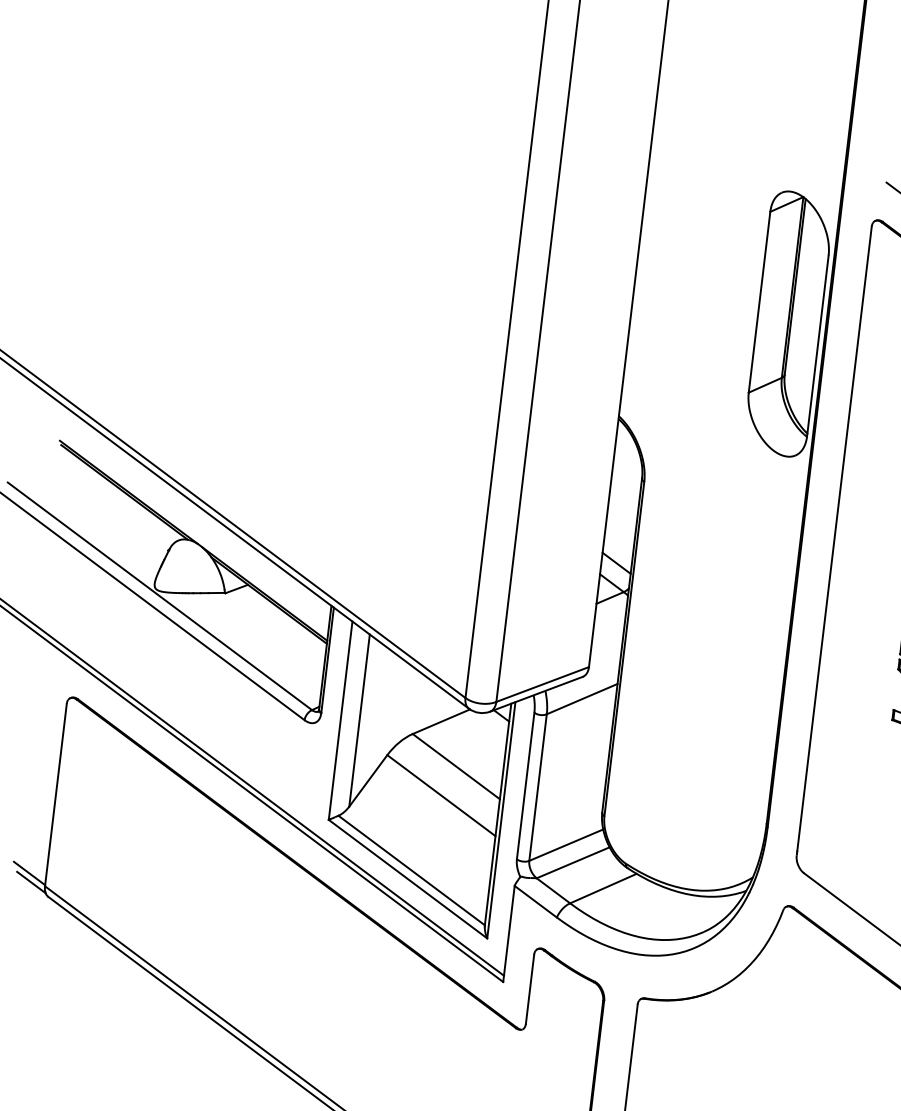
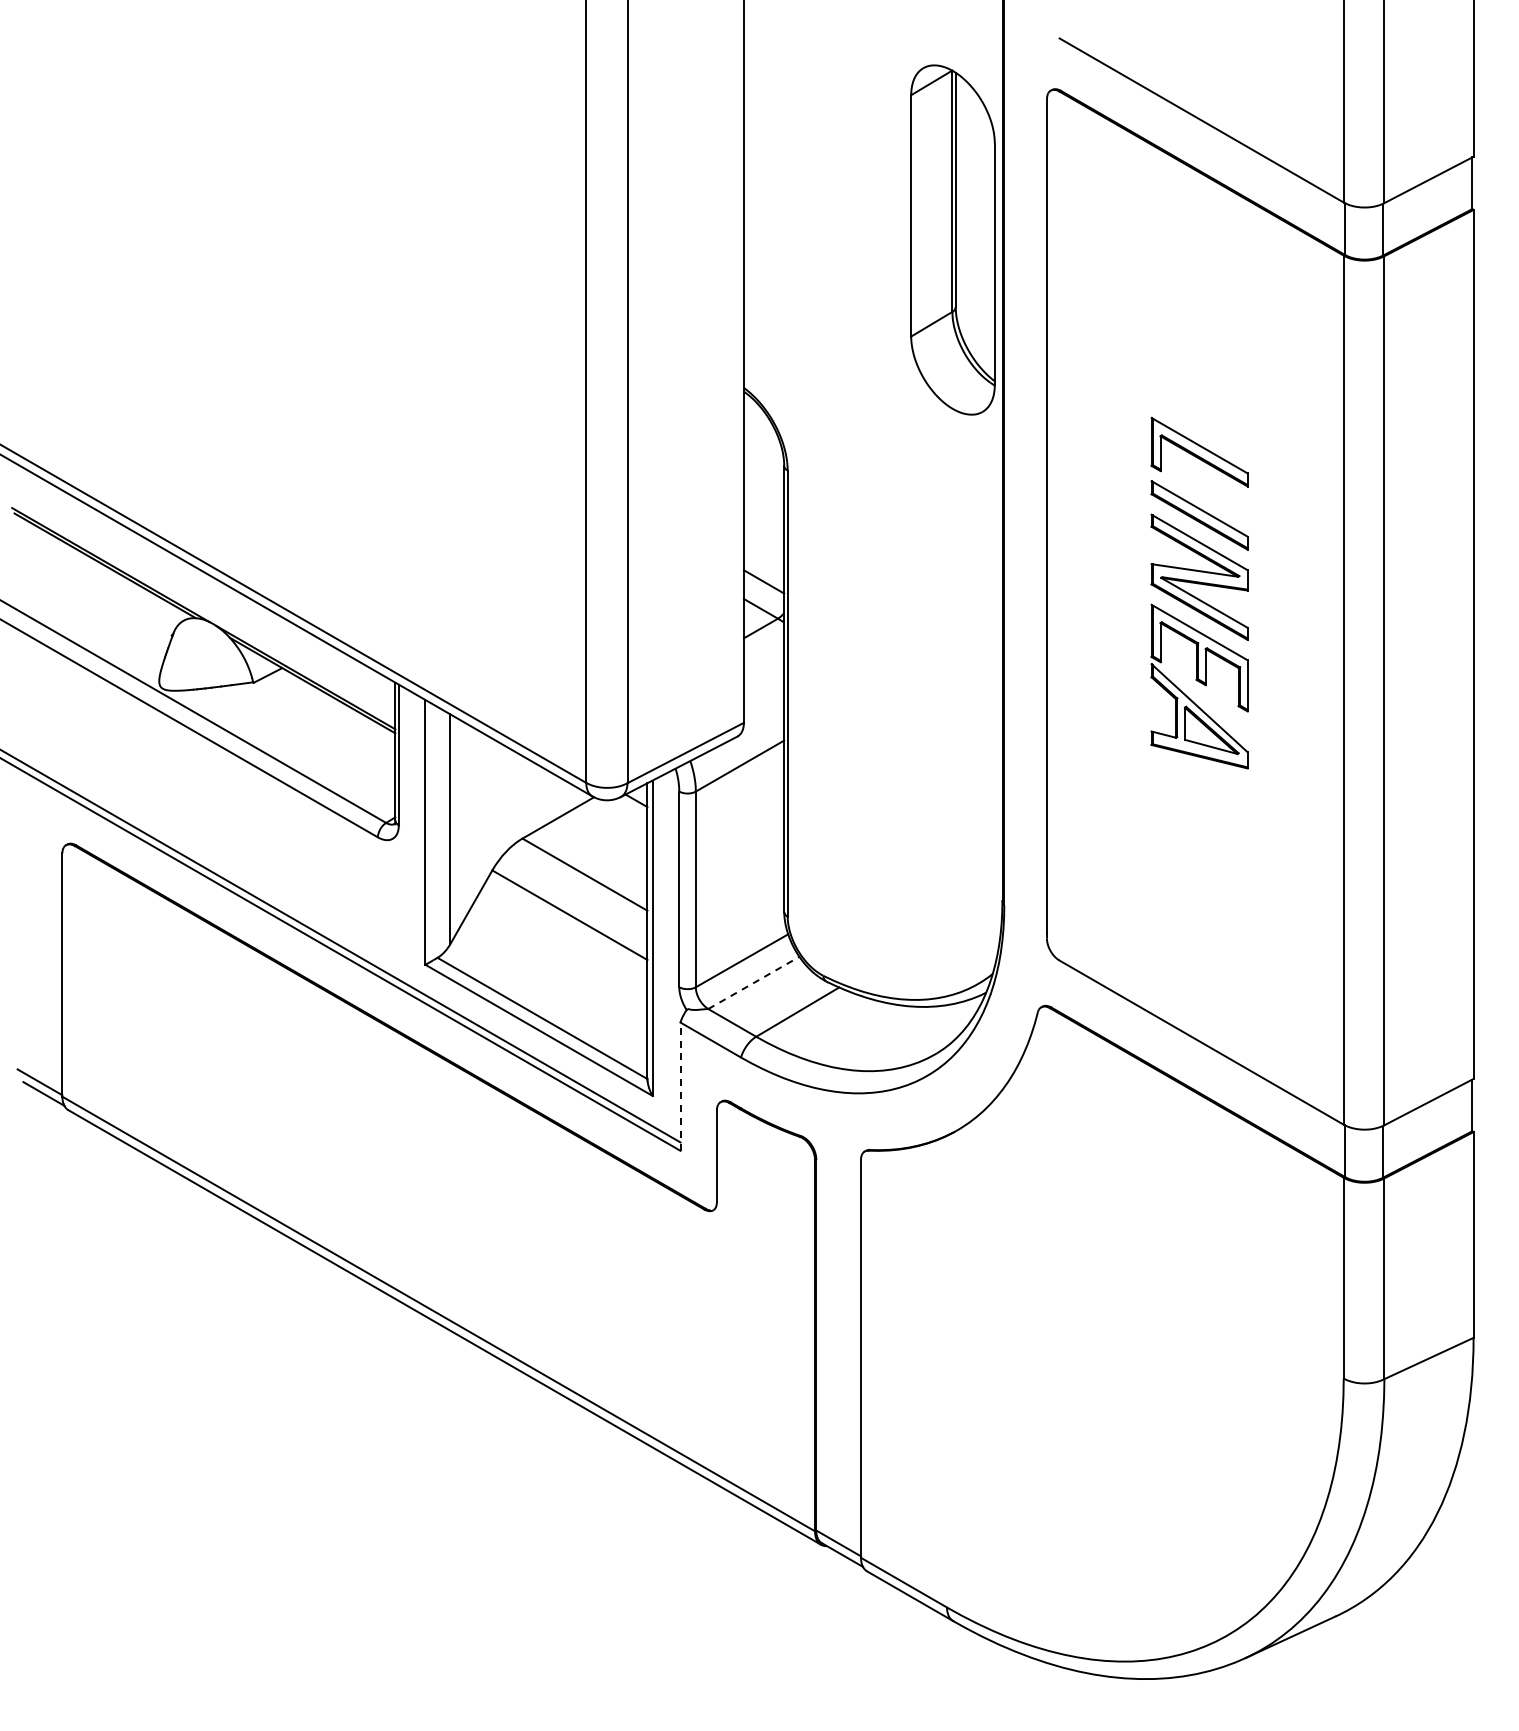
line: (572, 862) -> (753, 982), solid -> dashed
line: (508, 933) -> (680, 1086), solid -> dashed

